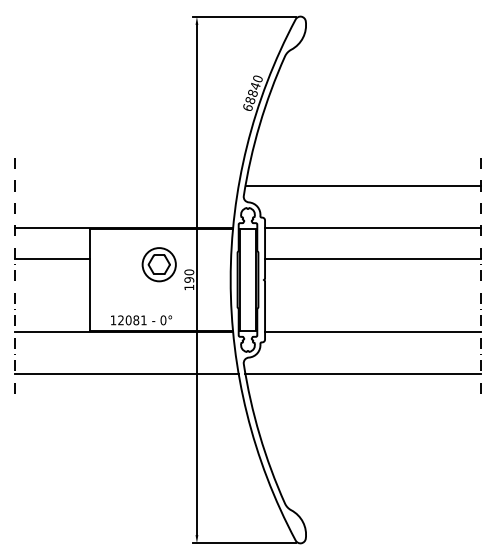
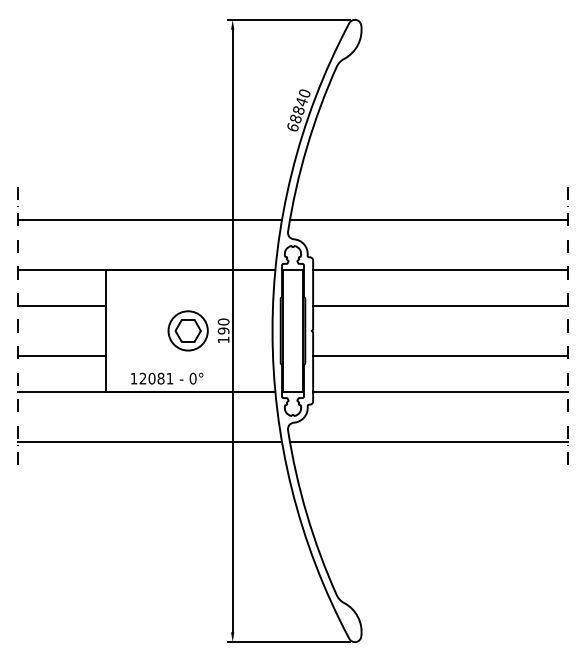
line: (126, 185) -> (149, 219), added
part: (158, 264) -> (187, 330), moved
line: (52, 300) -> (61, 355), added
line: (372, 300) -> (440, 355), added

